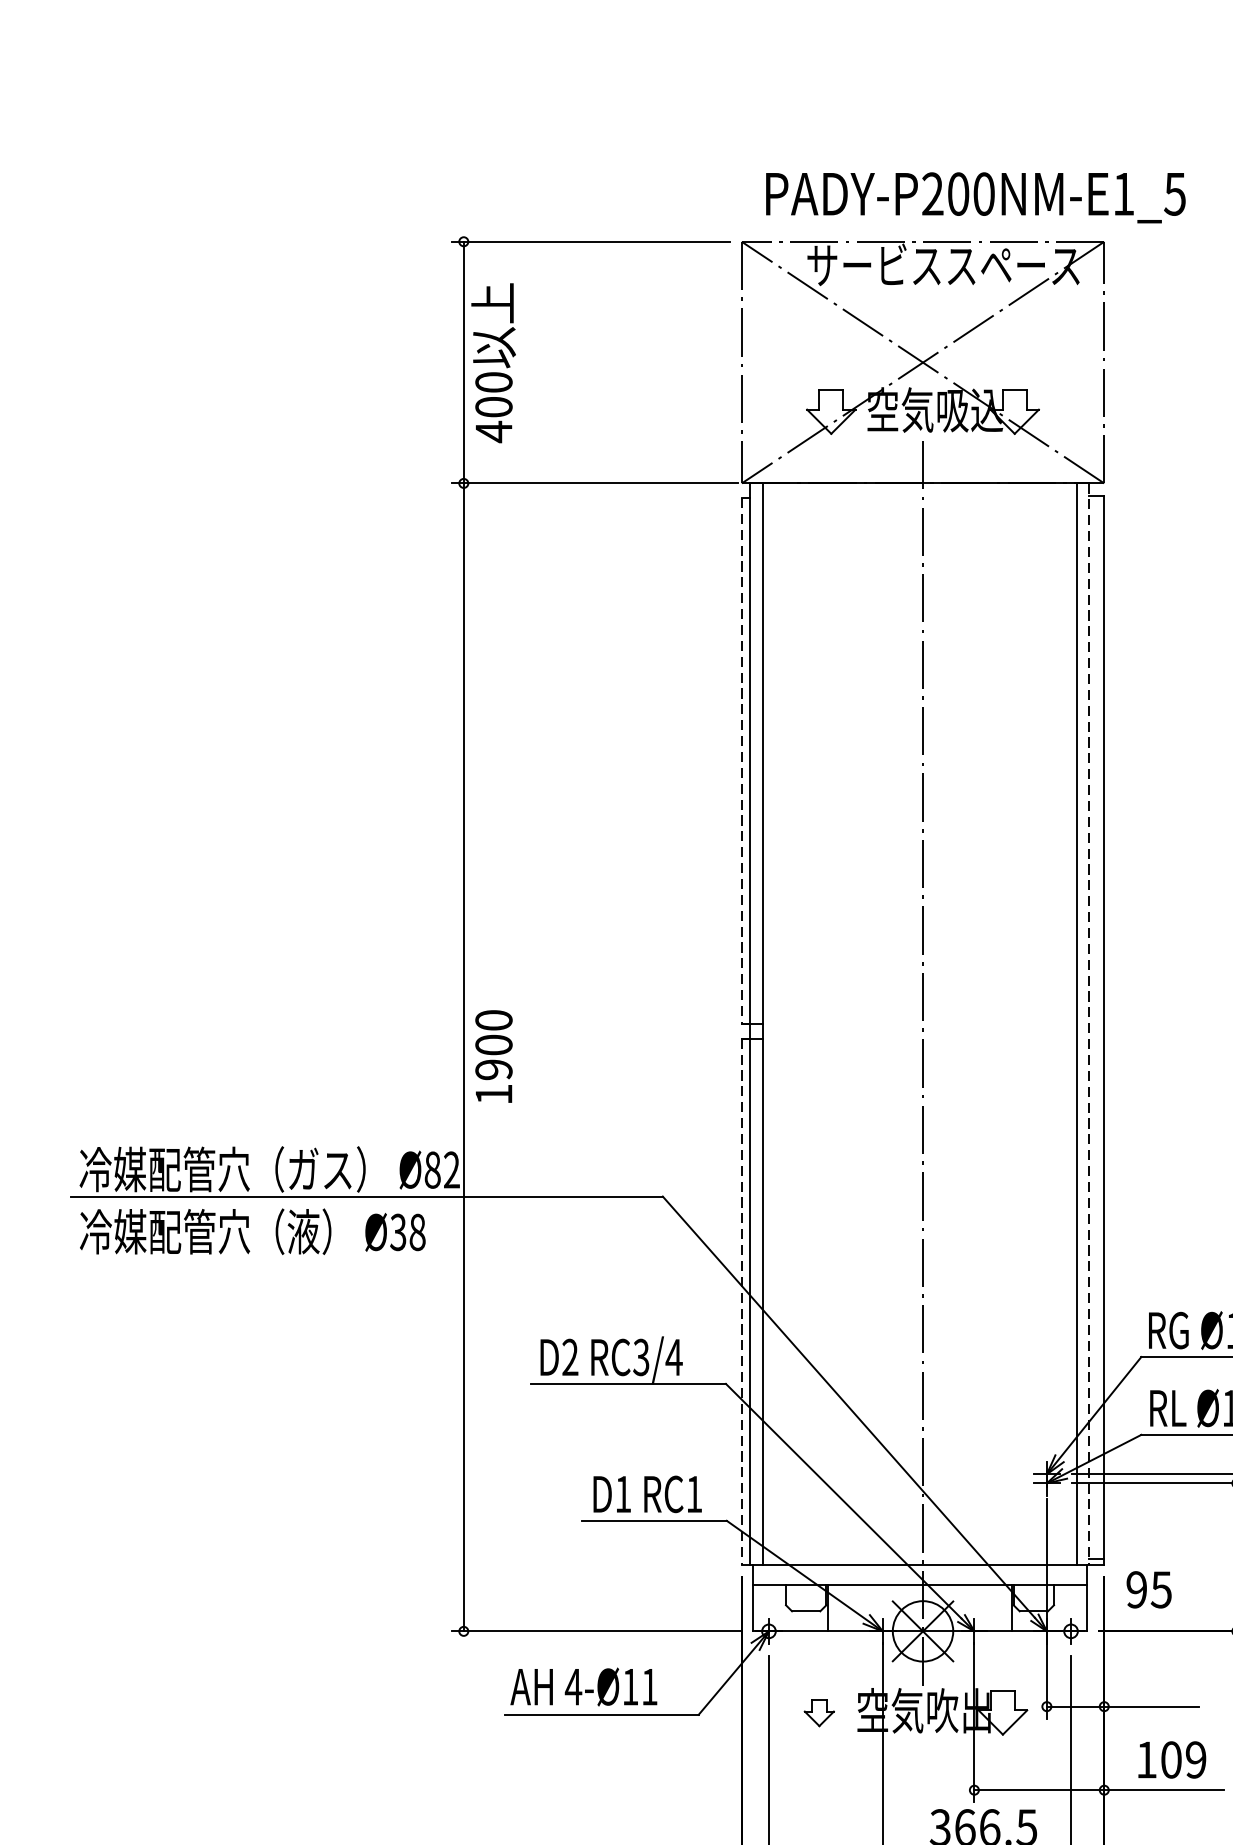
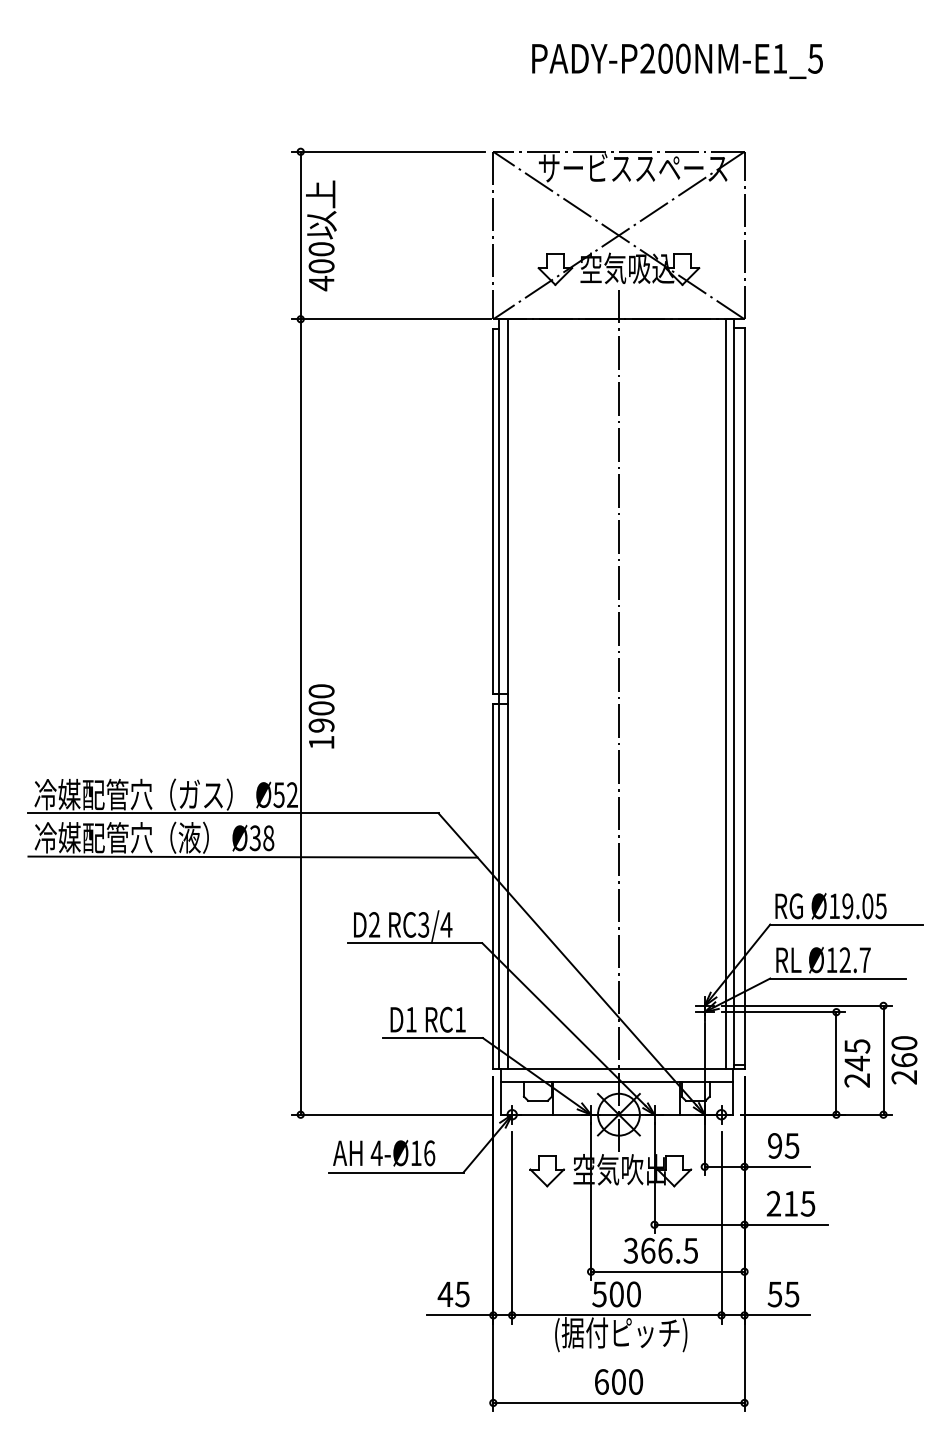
text: (975, 196) -> (677, 60), moved
line: (742, 760) -> (493, 511), dashed -> solid
line: (1088, 1023) -> (733, 693), dashed -> solid
text: (431, 1169) -> (278, 794), Ø82 -> Ø52
line: (394, 1258) -> (252, 856), added
line: (742, 1302) -> (493, 886), dashed -> solid
text: (1148, 1589) -> (783, 1145), moved
text: (649, 1687) -> (429, 1153), 4-Ø11 -> 4-Ø16
part: (818, 1713) -> (546, 1171), size x1.67
text: (1170, 1759) -> (790, 1203), 109 -> 215

